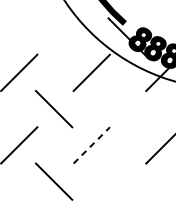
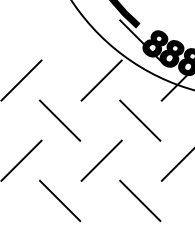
line: (126, 108) -> (140, 120), added
line: (92, 145) -> (102, 160), dashed -> solid
line: (126, 181) -> (140, 200), added

